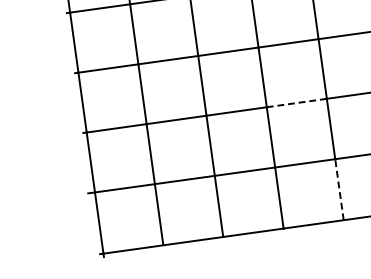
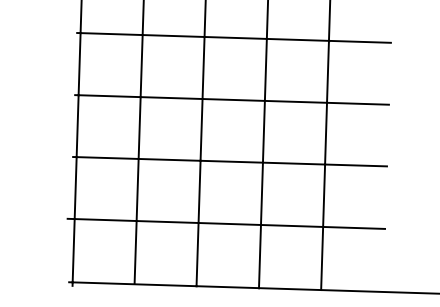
line: (297, 102) -> (294, 163), dashed -> solid
line: (339, 189) -> (322, 258), dashed -> solid

